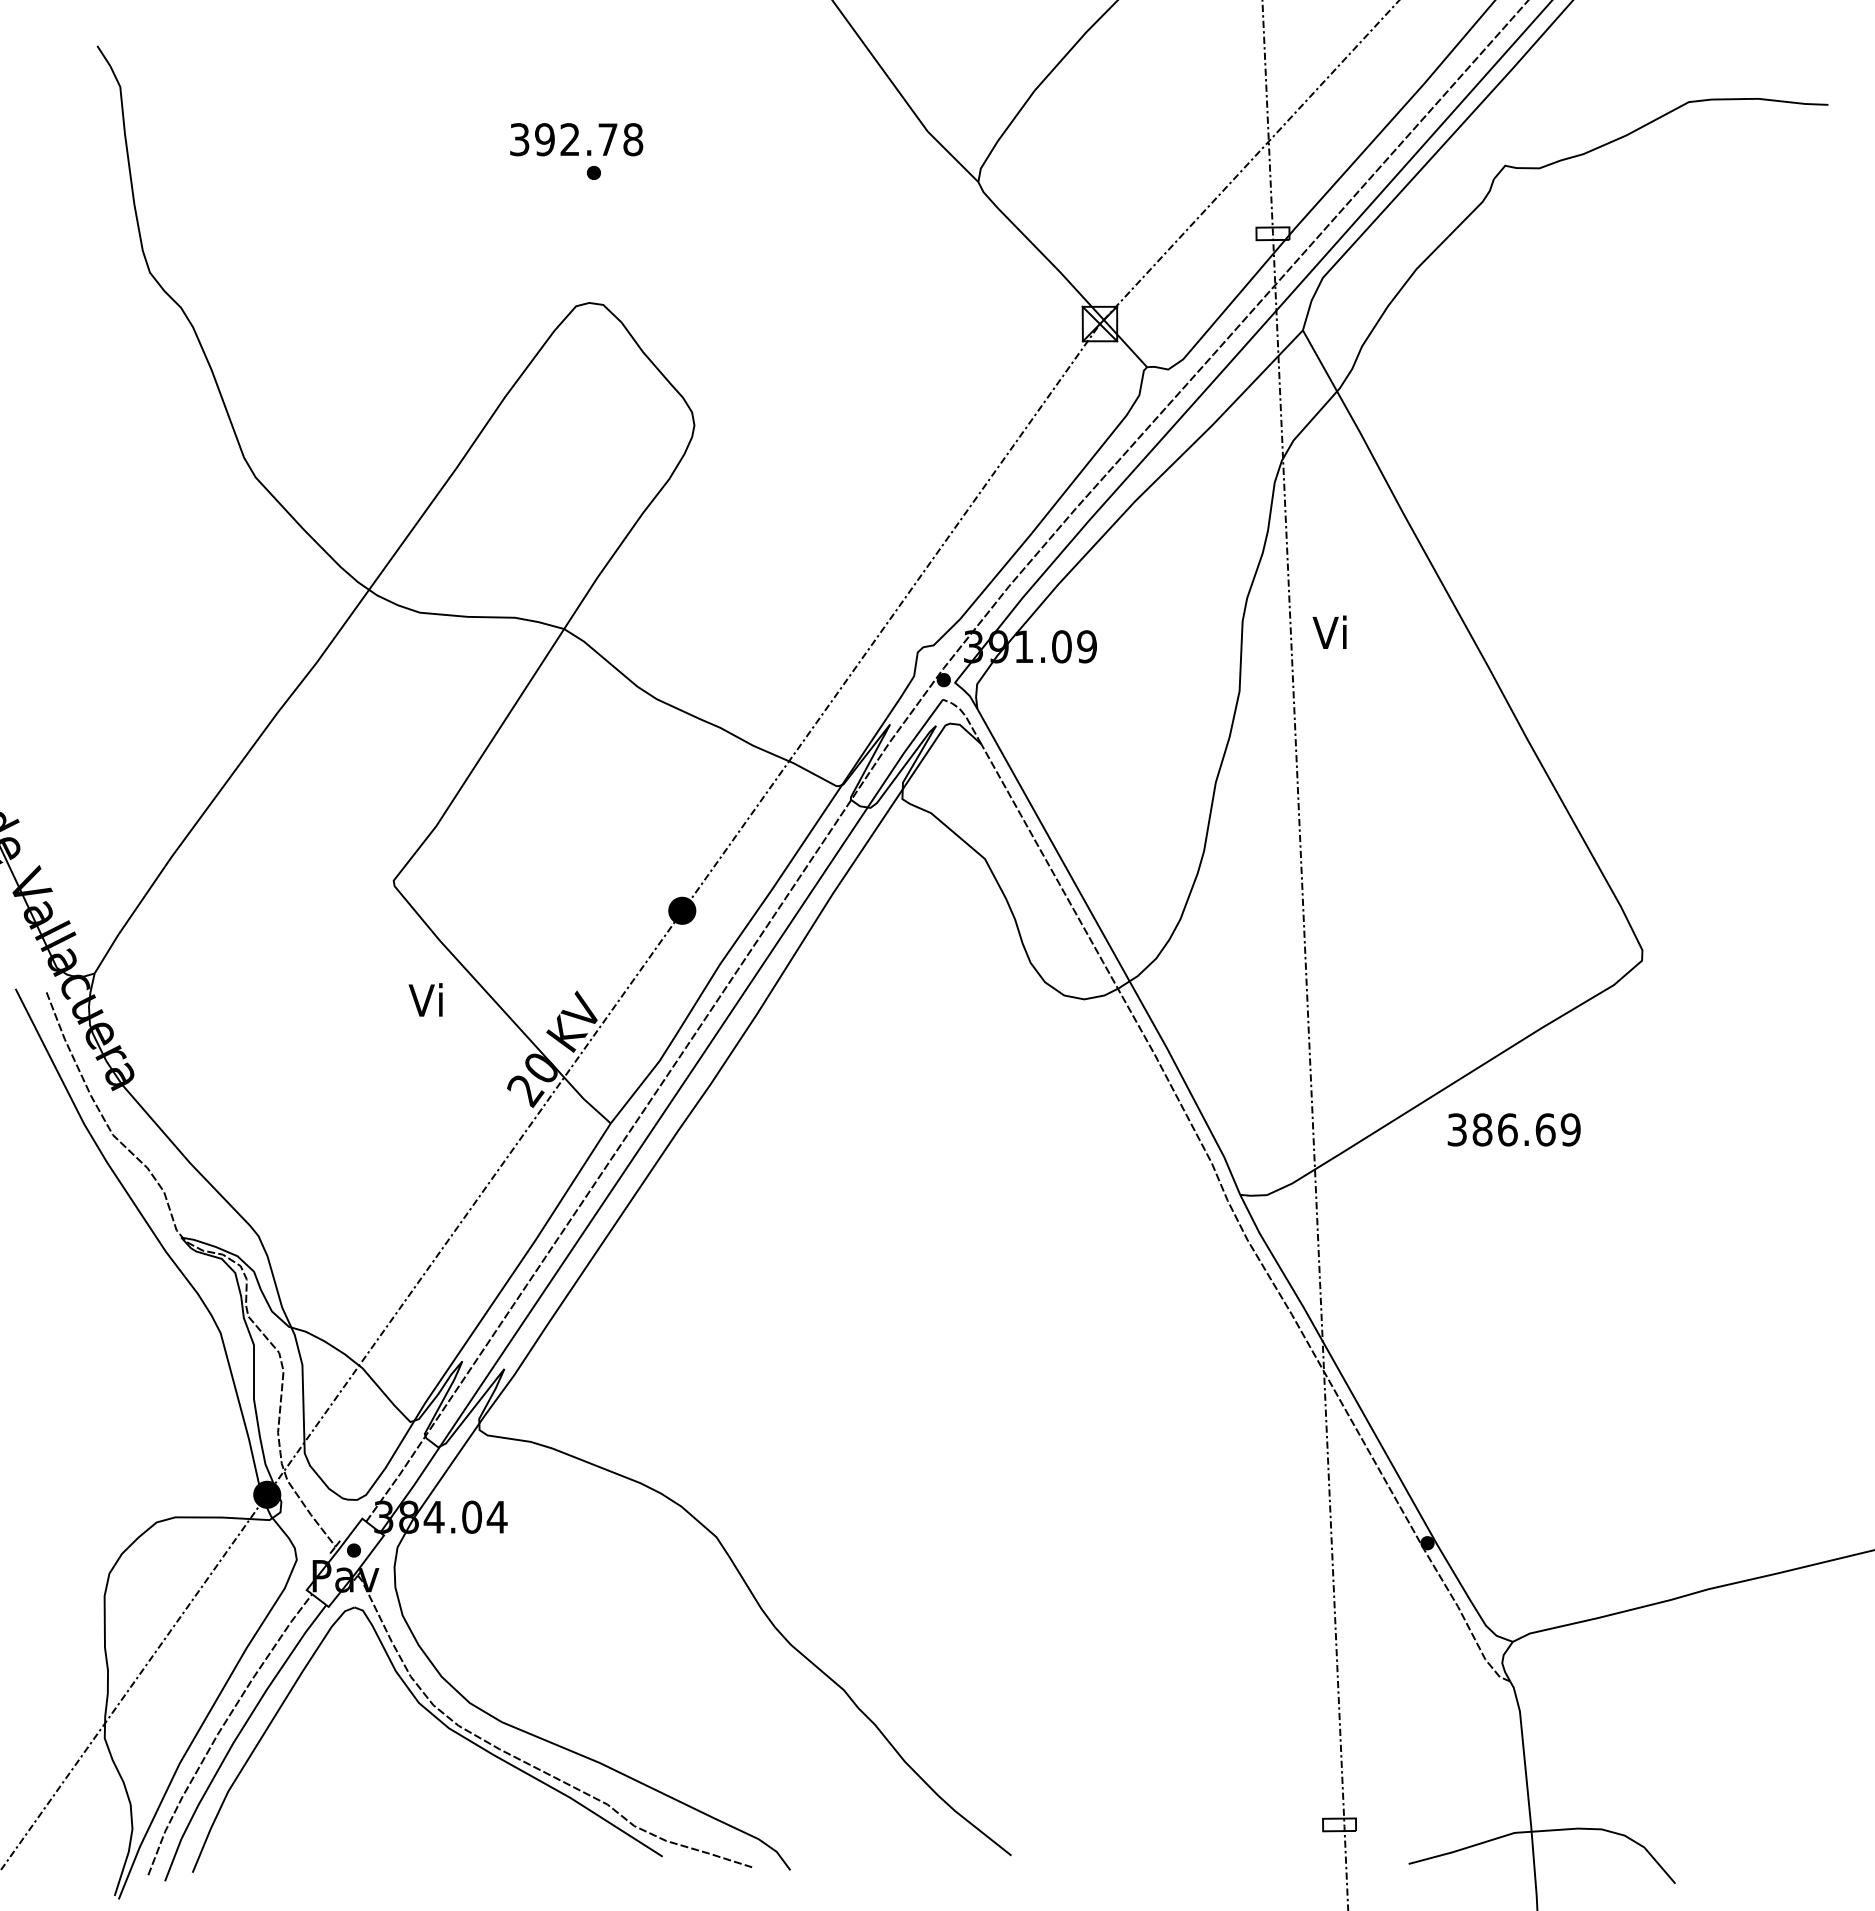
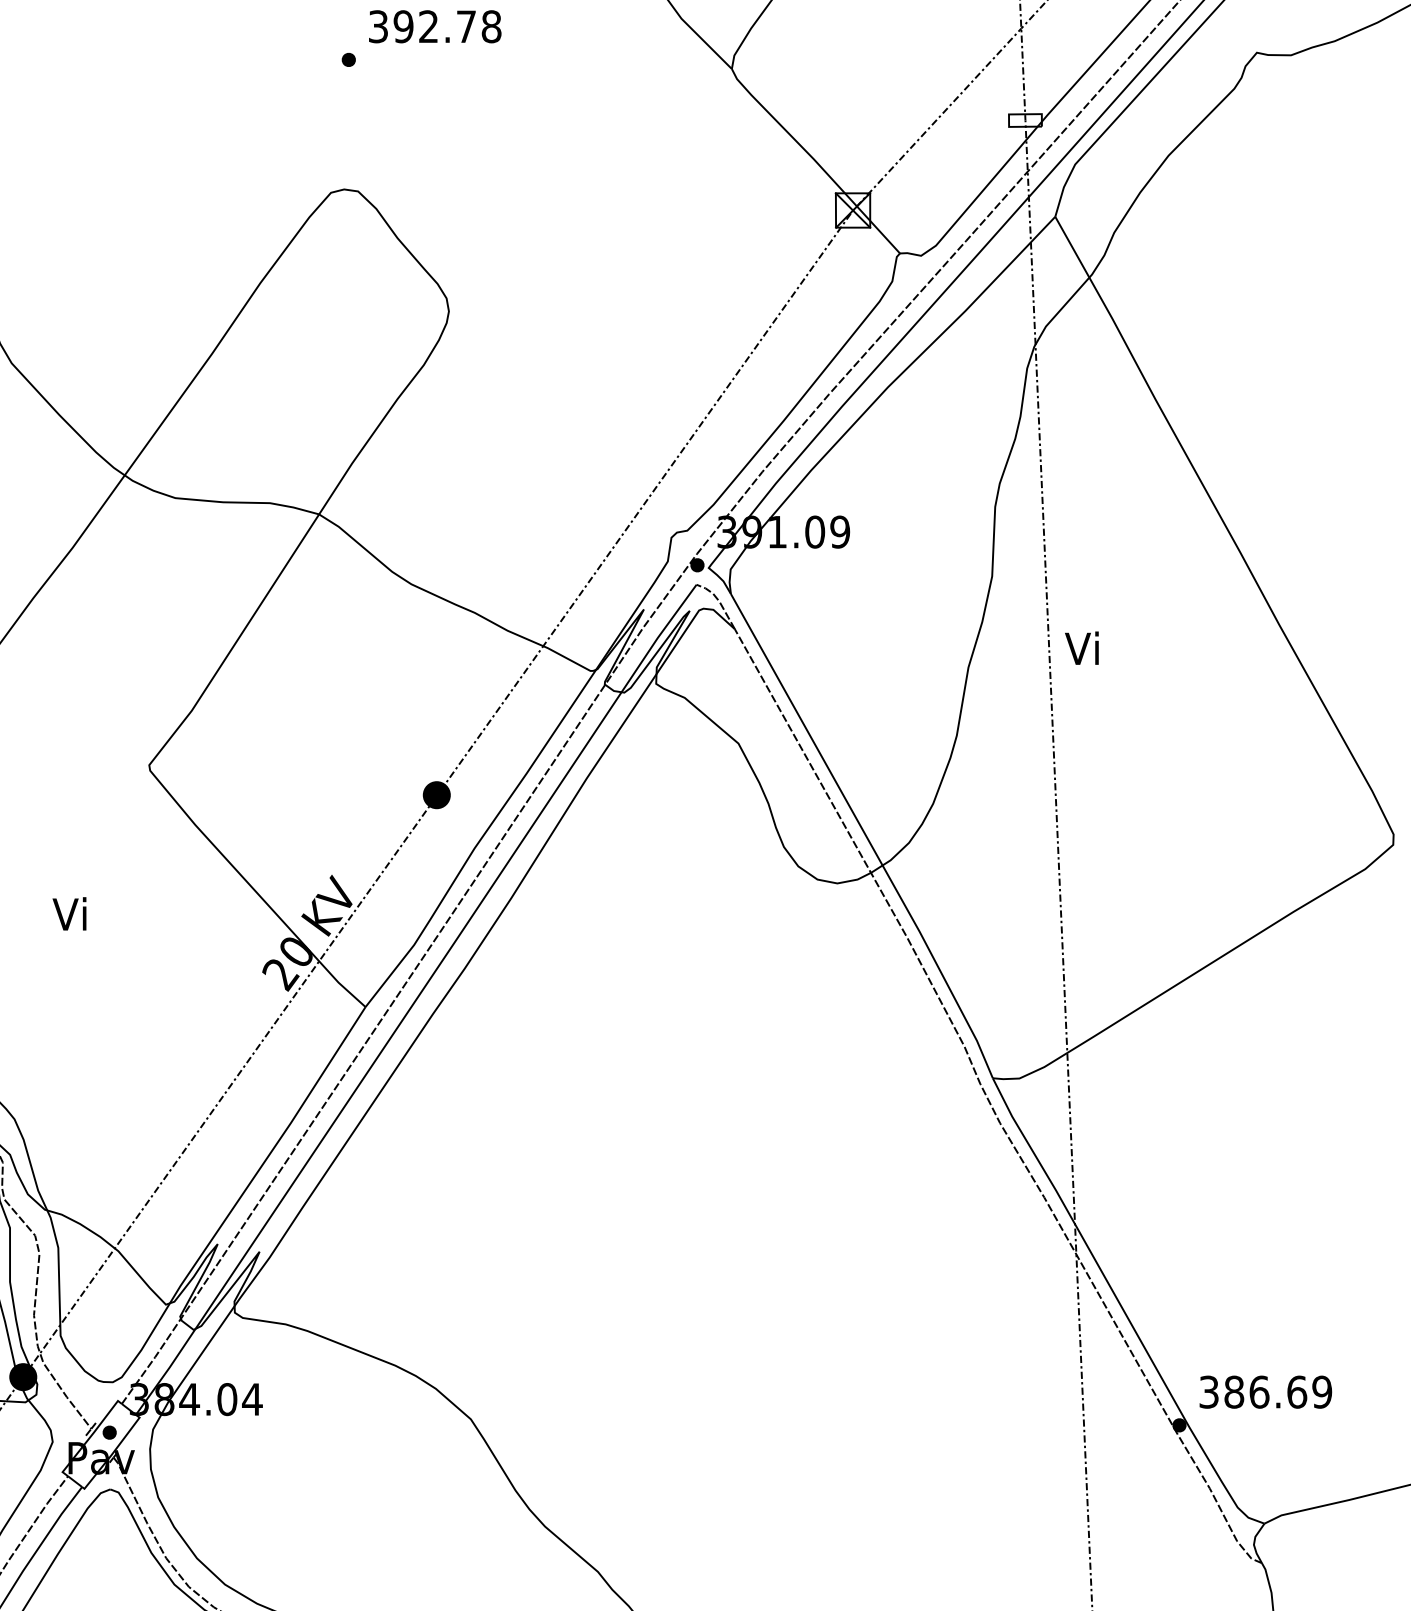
text: (576, 139) -> (435, 26), moved
text: (1329, 631) -> (1081, 647), moved
text: (425, 999) -> (69, 913), moved
text: (1513, 1129) -> (1265, 1391), moved

